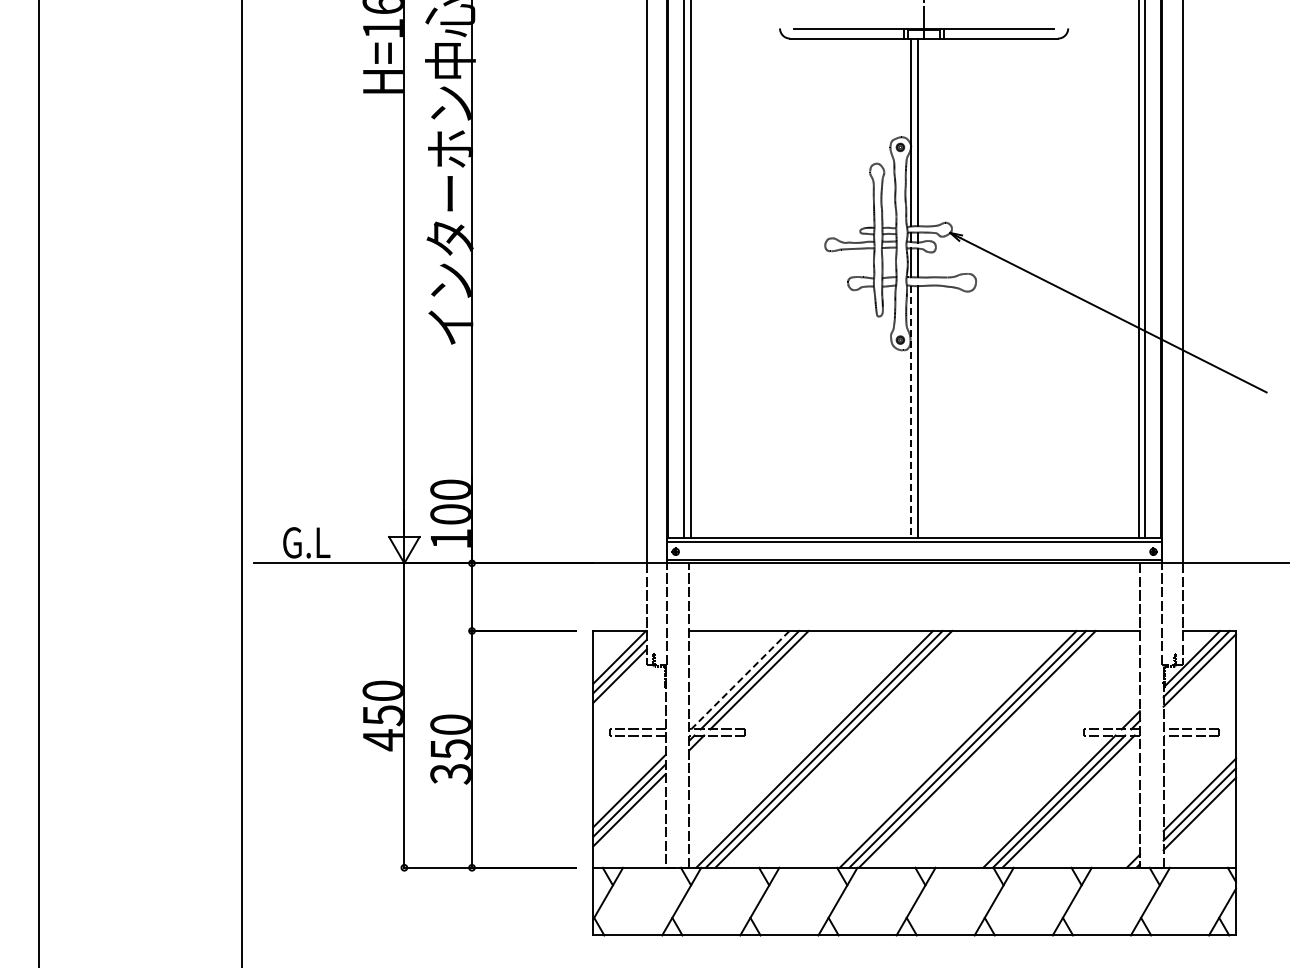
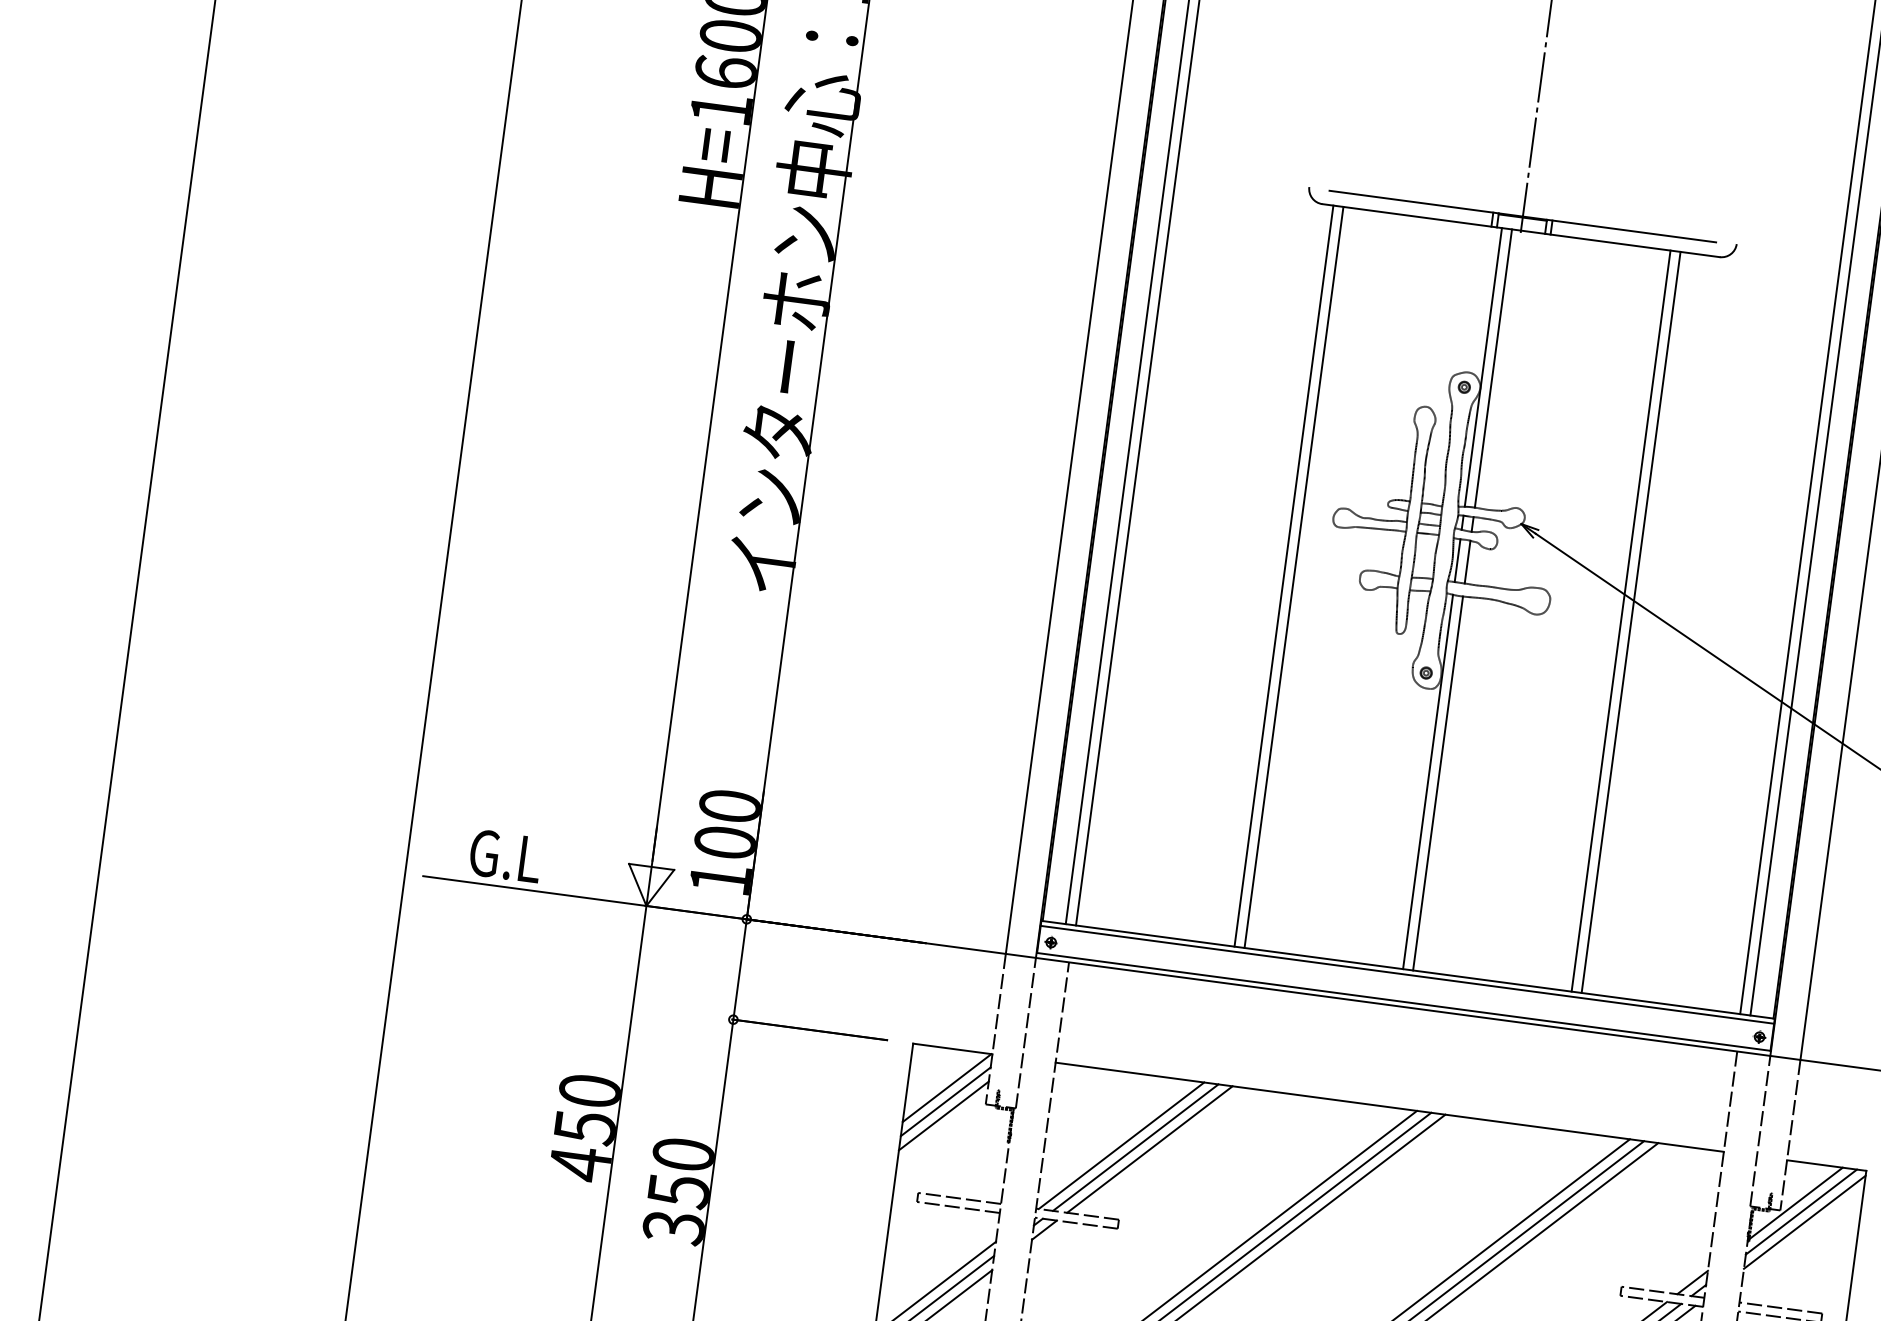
line: (797, 288) -> (1283, 576), added
line: (804, 288) -> (1294, 577), added
line: (1024, 288) -> (1620, 621), added
line: (1031, 288) -> (1630, 622), added
line: (911, 412) -> (1428, 782), dashed -> solid
line: (740, 680) -> (1121, 1146), dashed -> solid

